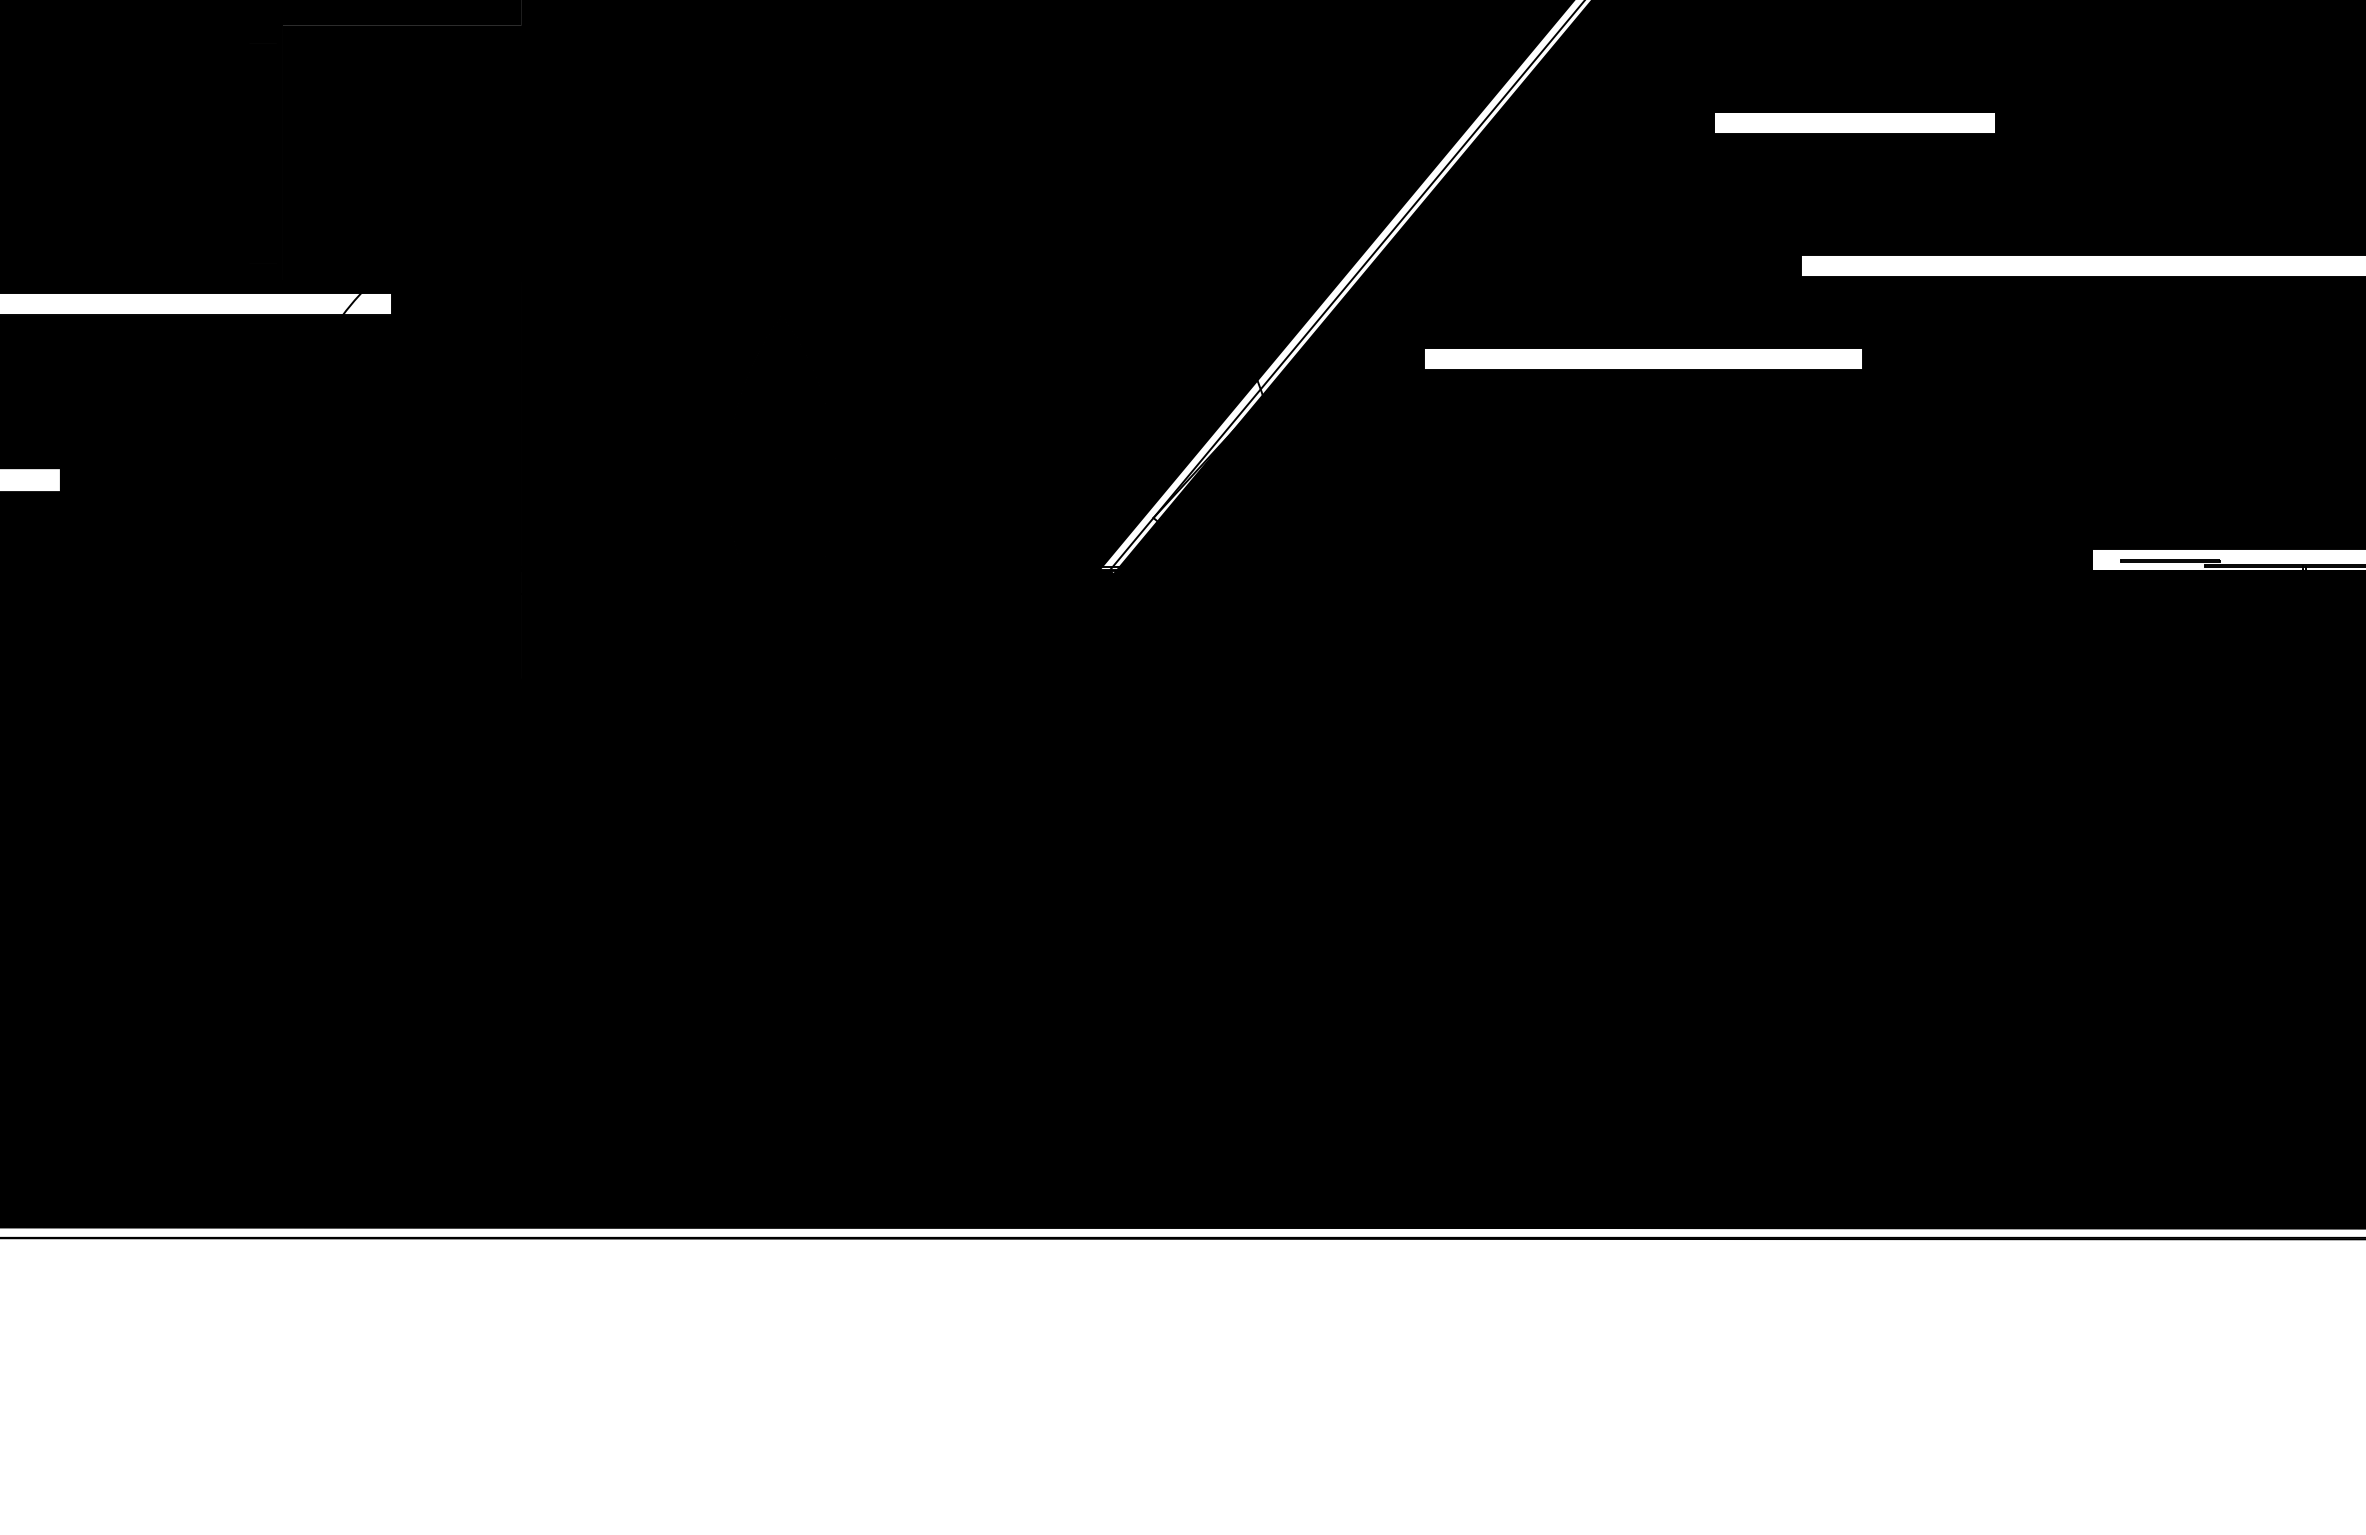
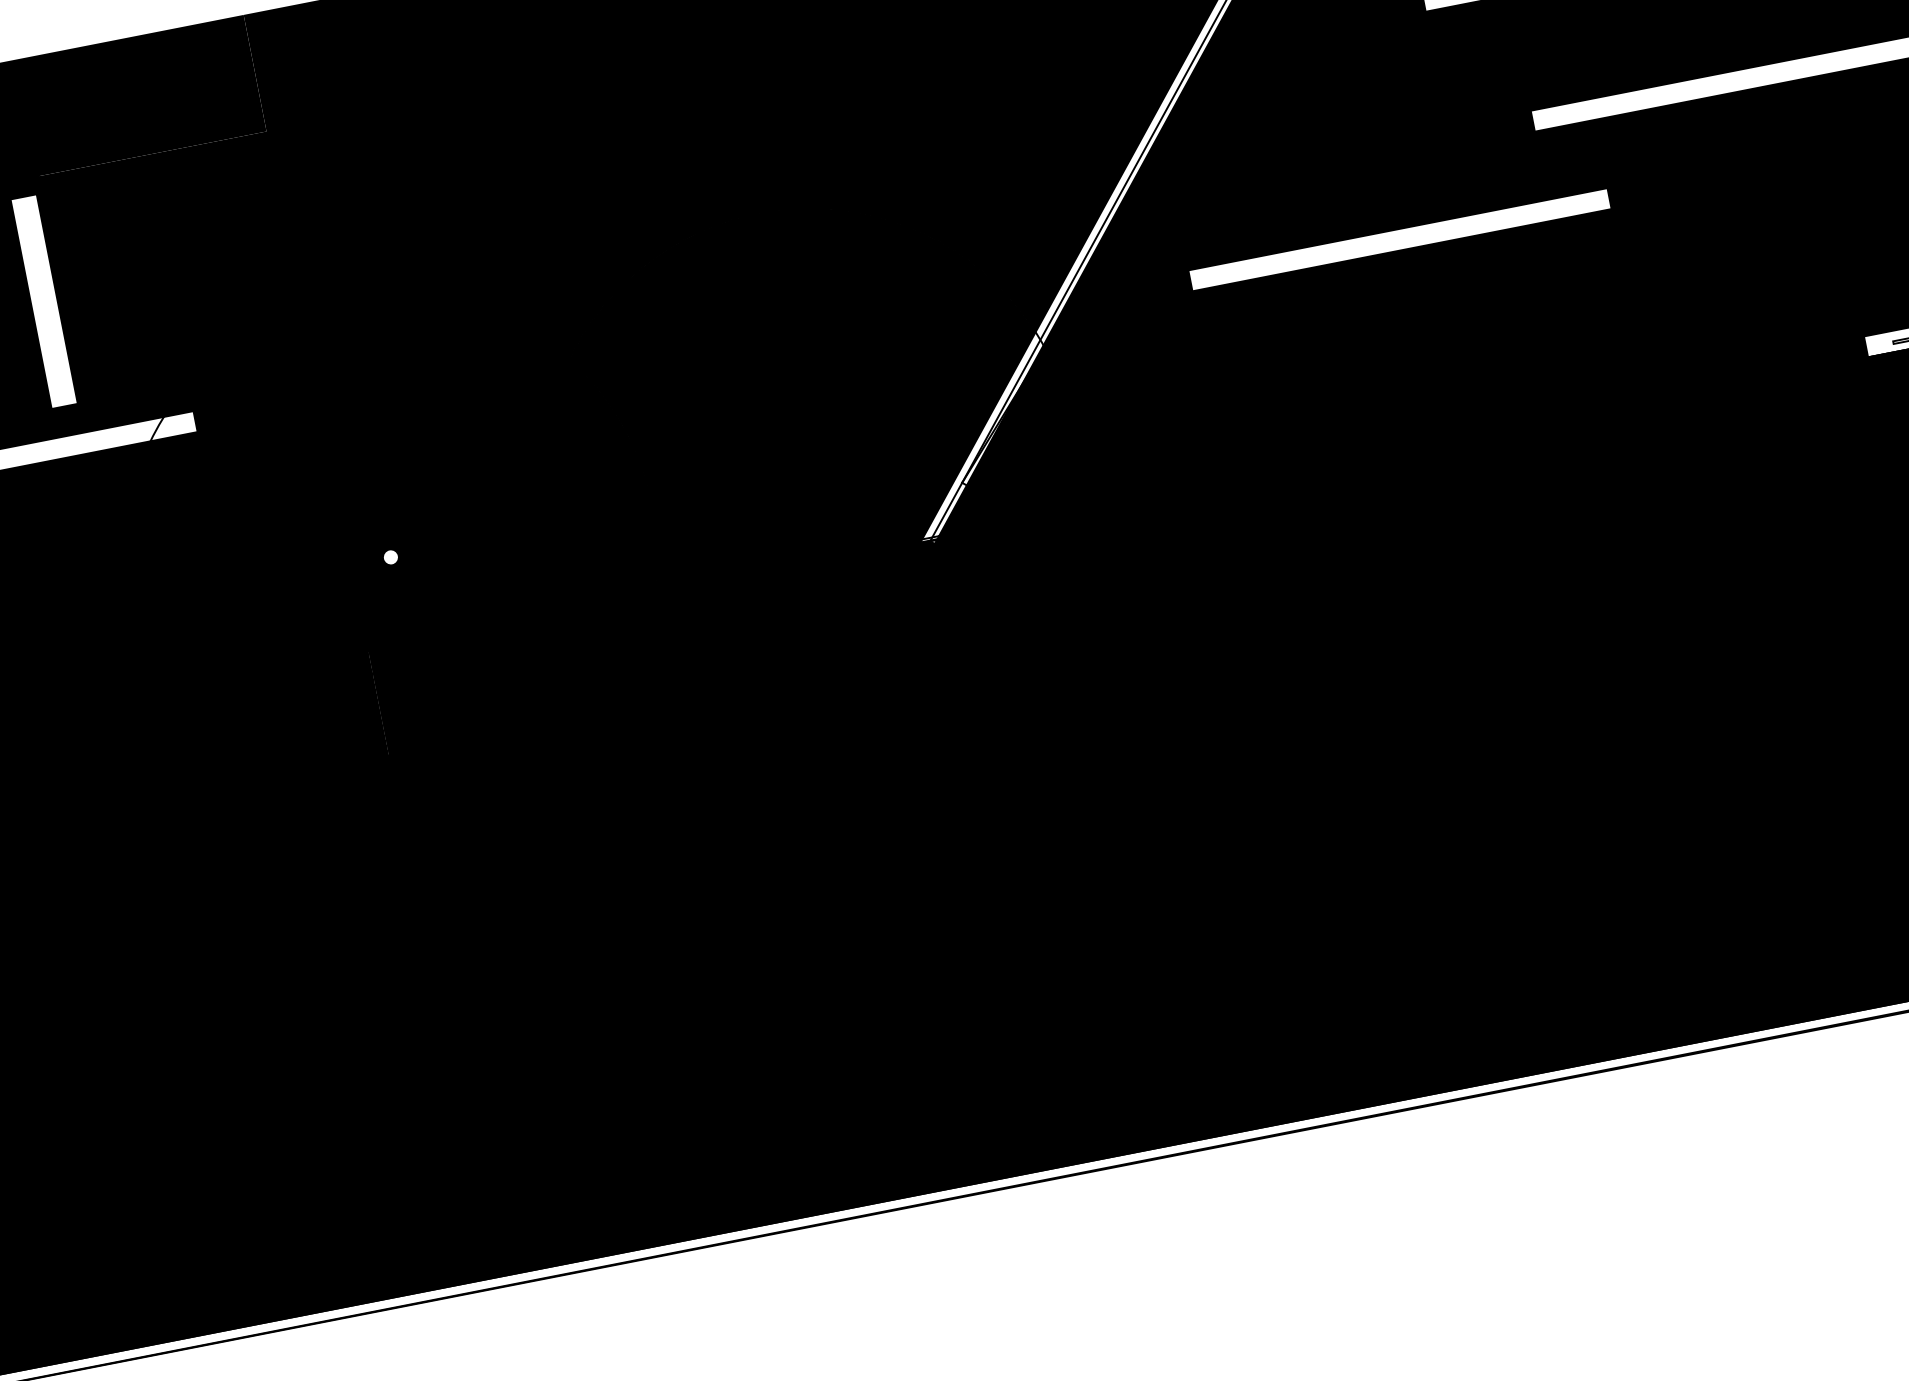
fill: (262, 153) -> (43, 301), removed
fill: (562, 479) -> (390, 556), removed

